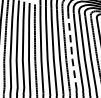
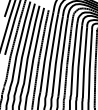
line: (71, 50) -> (73, 58), dashed -> solid

